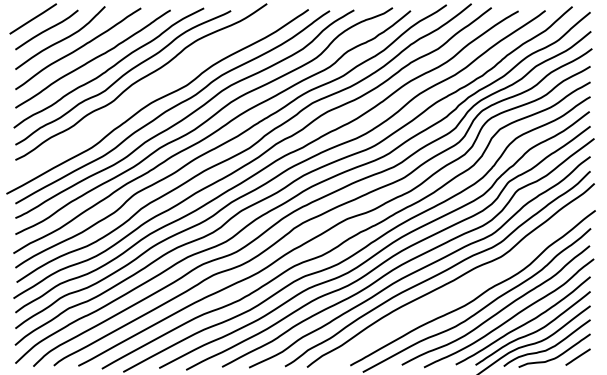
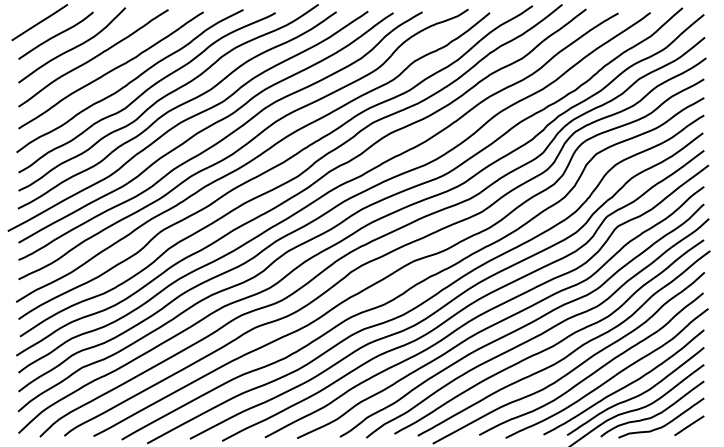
curve: (147, 91) -> (176, 109), added
curve: (463, 289) -> (552, 345), added

